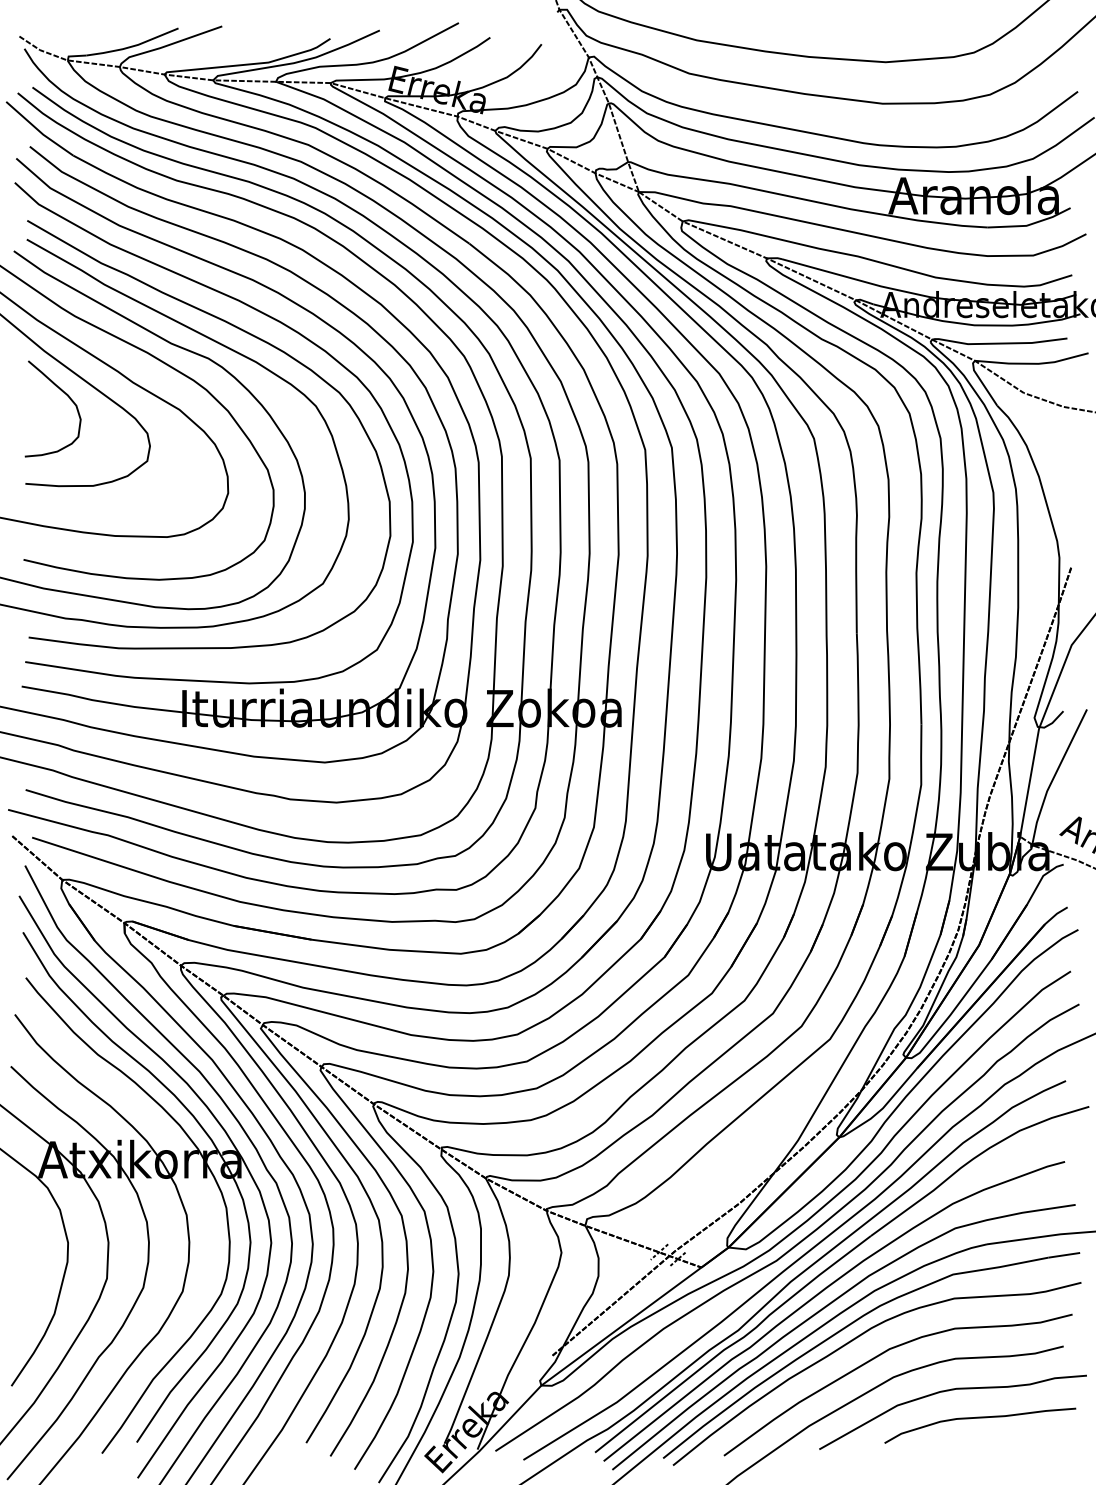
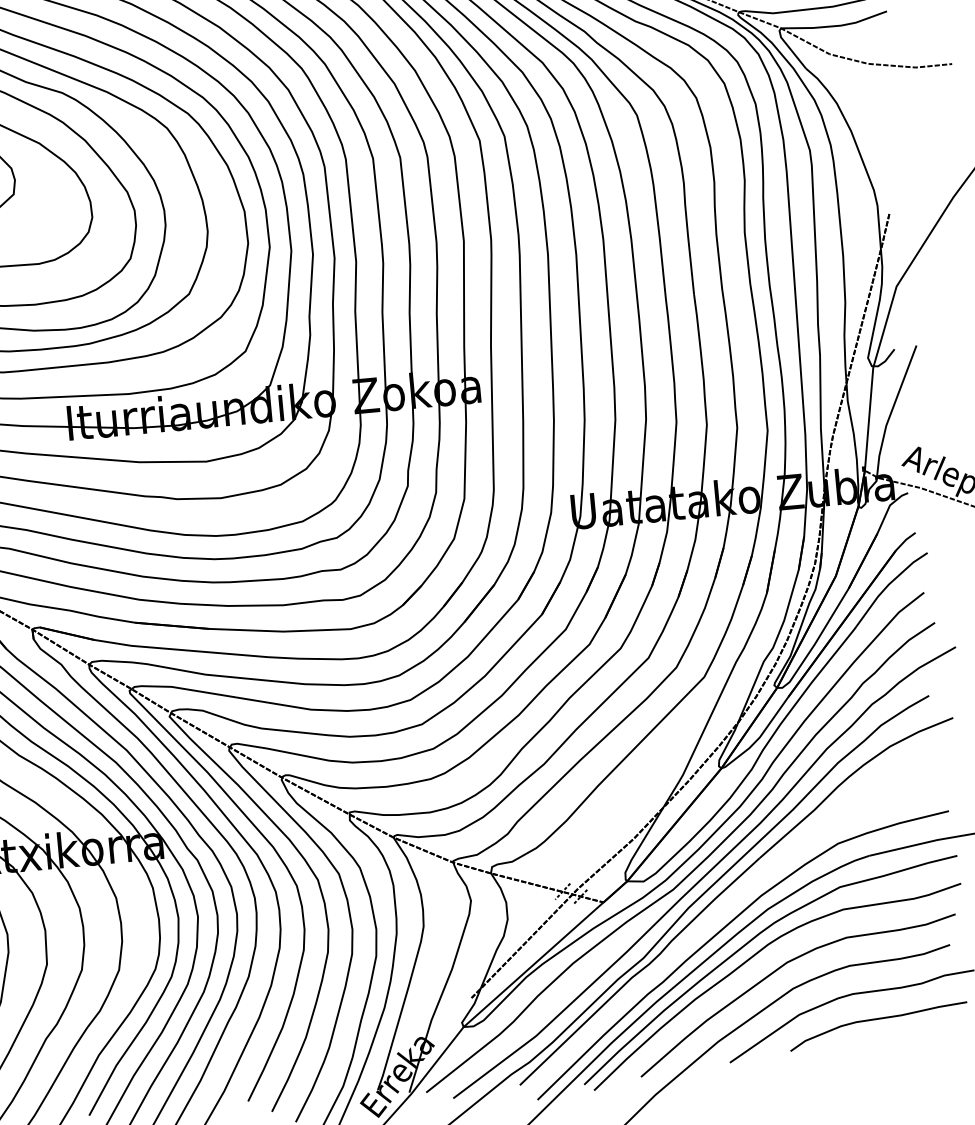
curve: (822, 1292) -> (719, 915), removed

